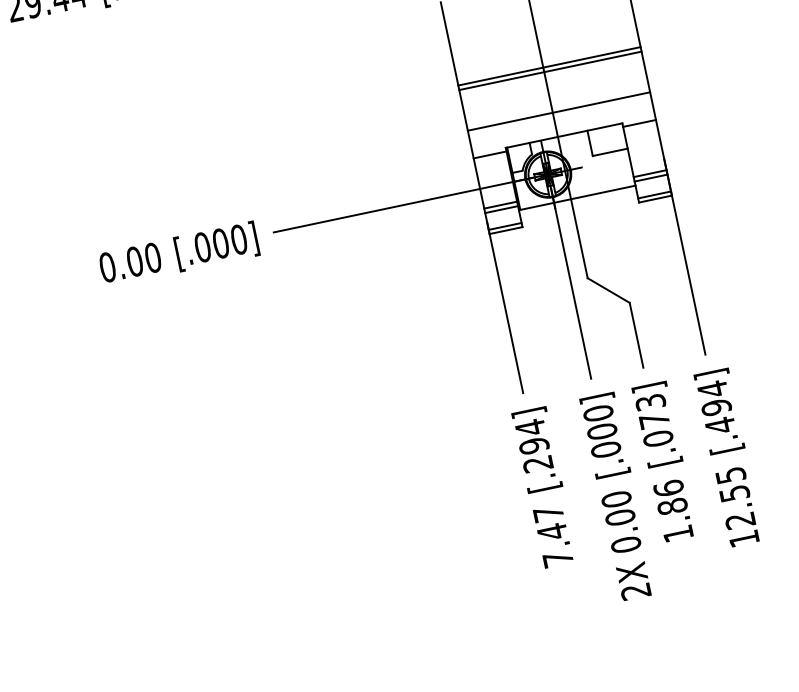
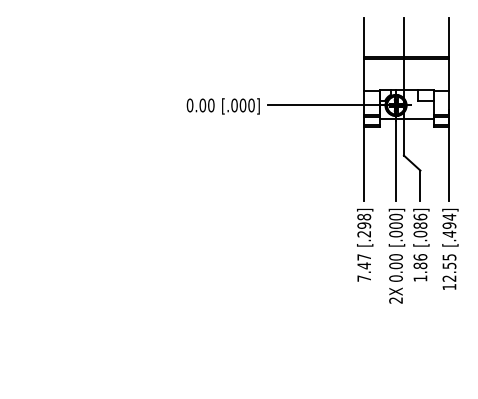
line: (558, 112) -> (406, 78), removed
text: (652, 409) -> (420, 220), [.073] -> [.086]
text: (530, 426) -> (364, 216), [.294] -> [.298]

